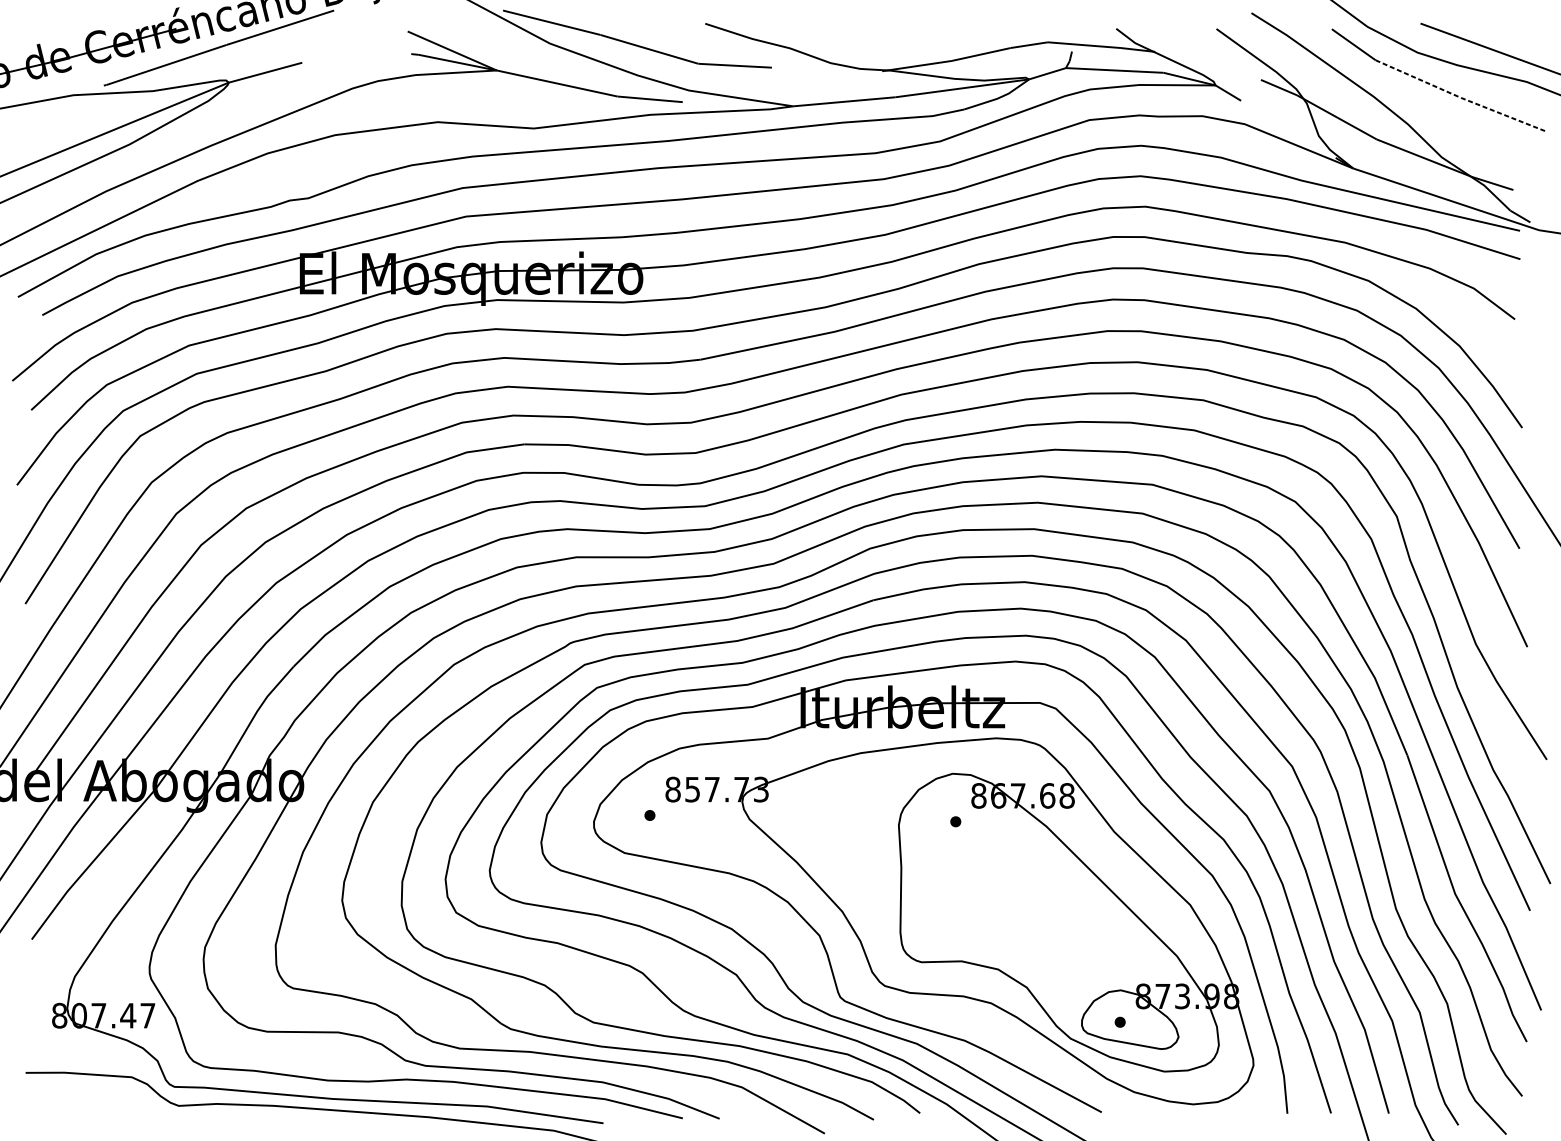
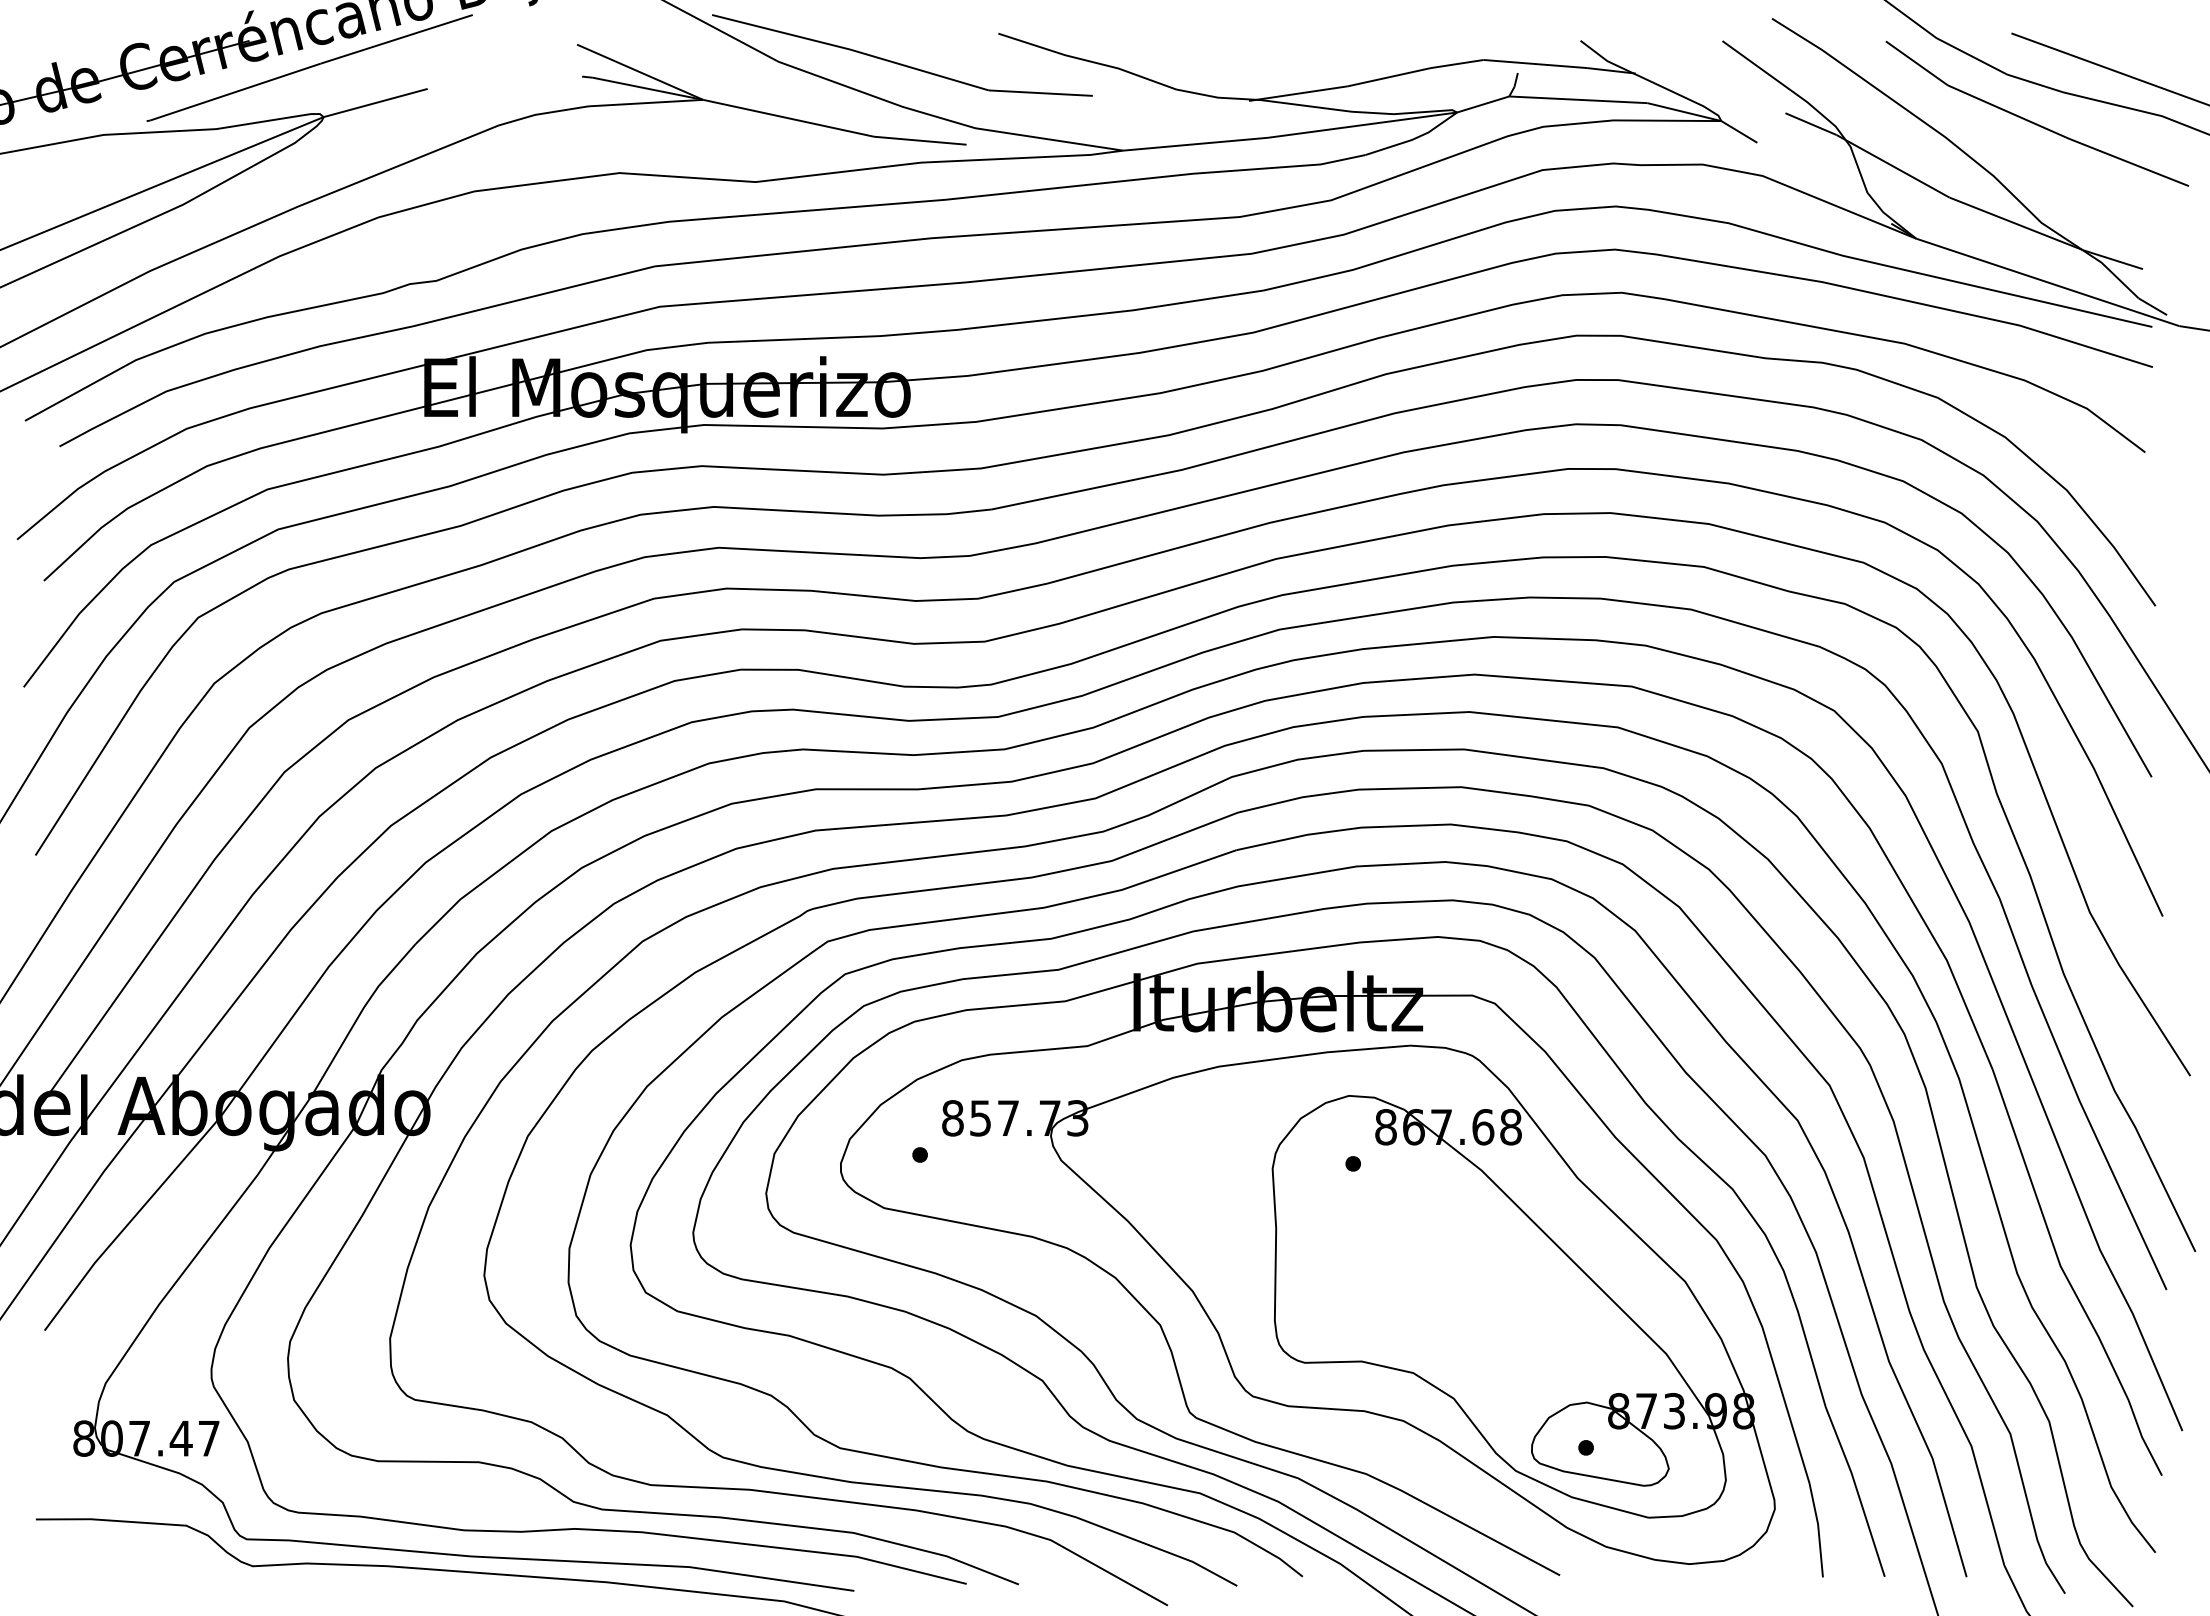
line: (1460, 97) -> (2068, 138), dashed -> solid

